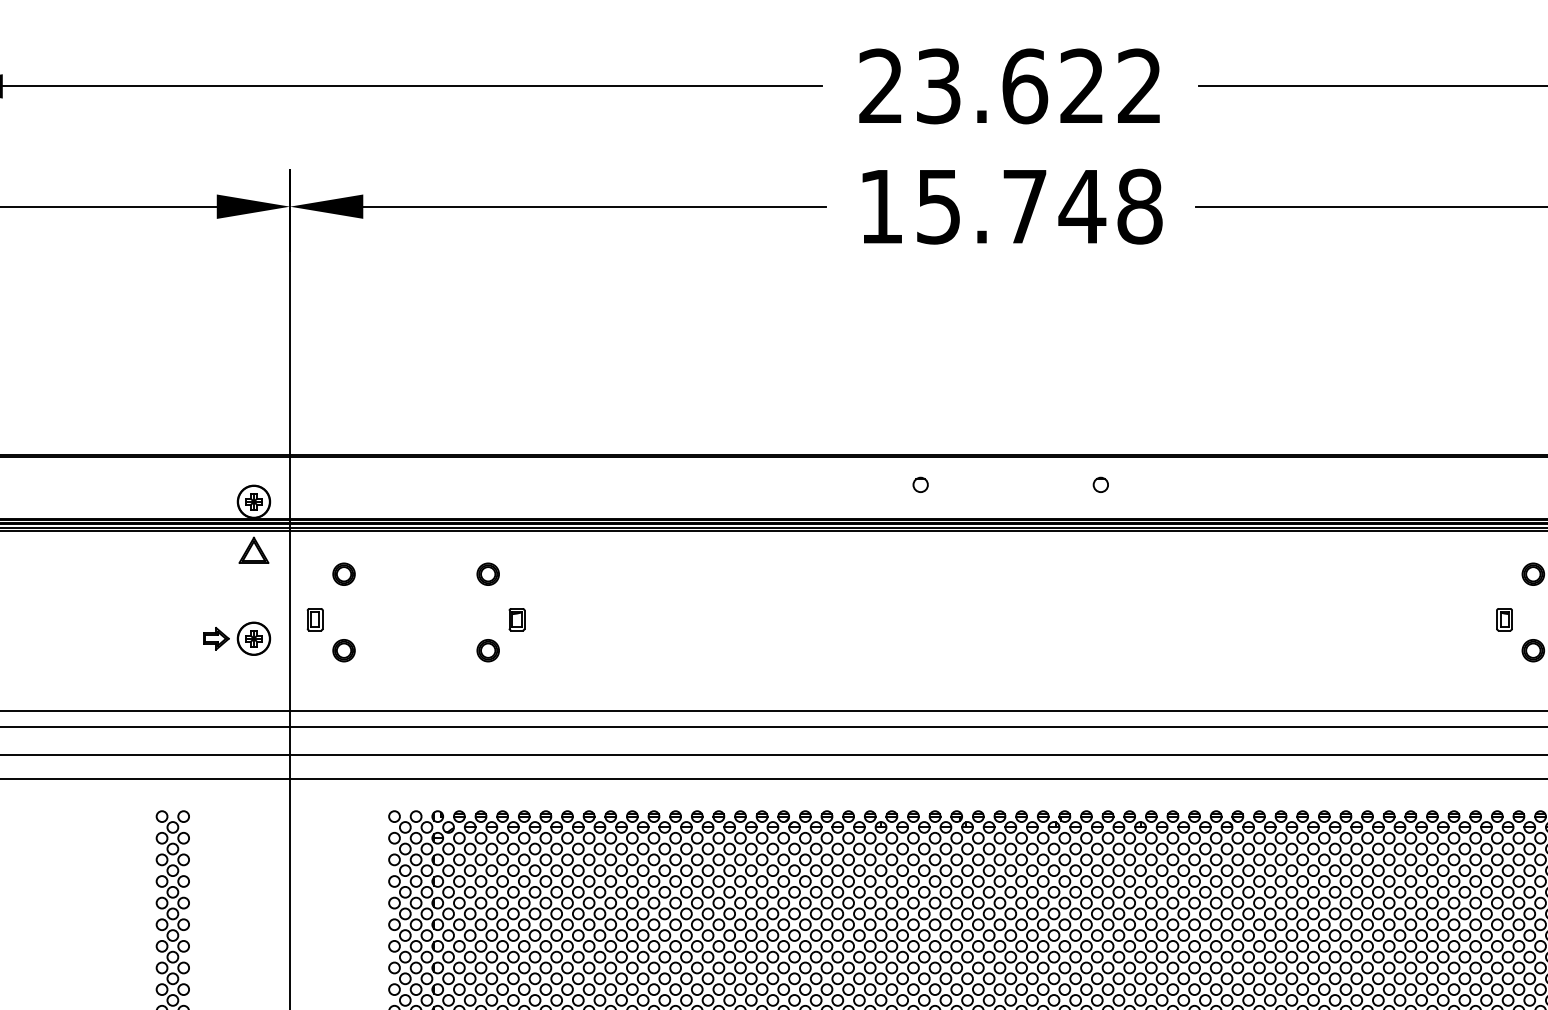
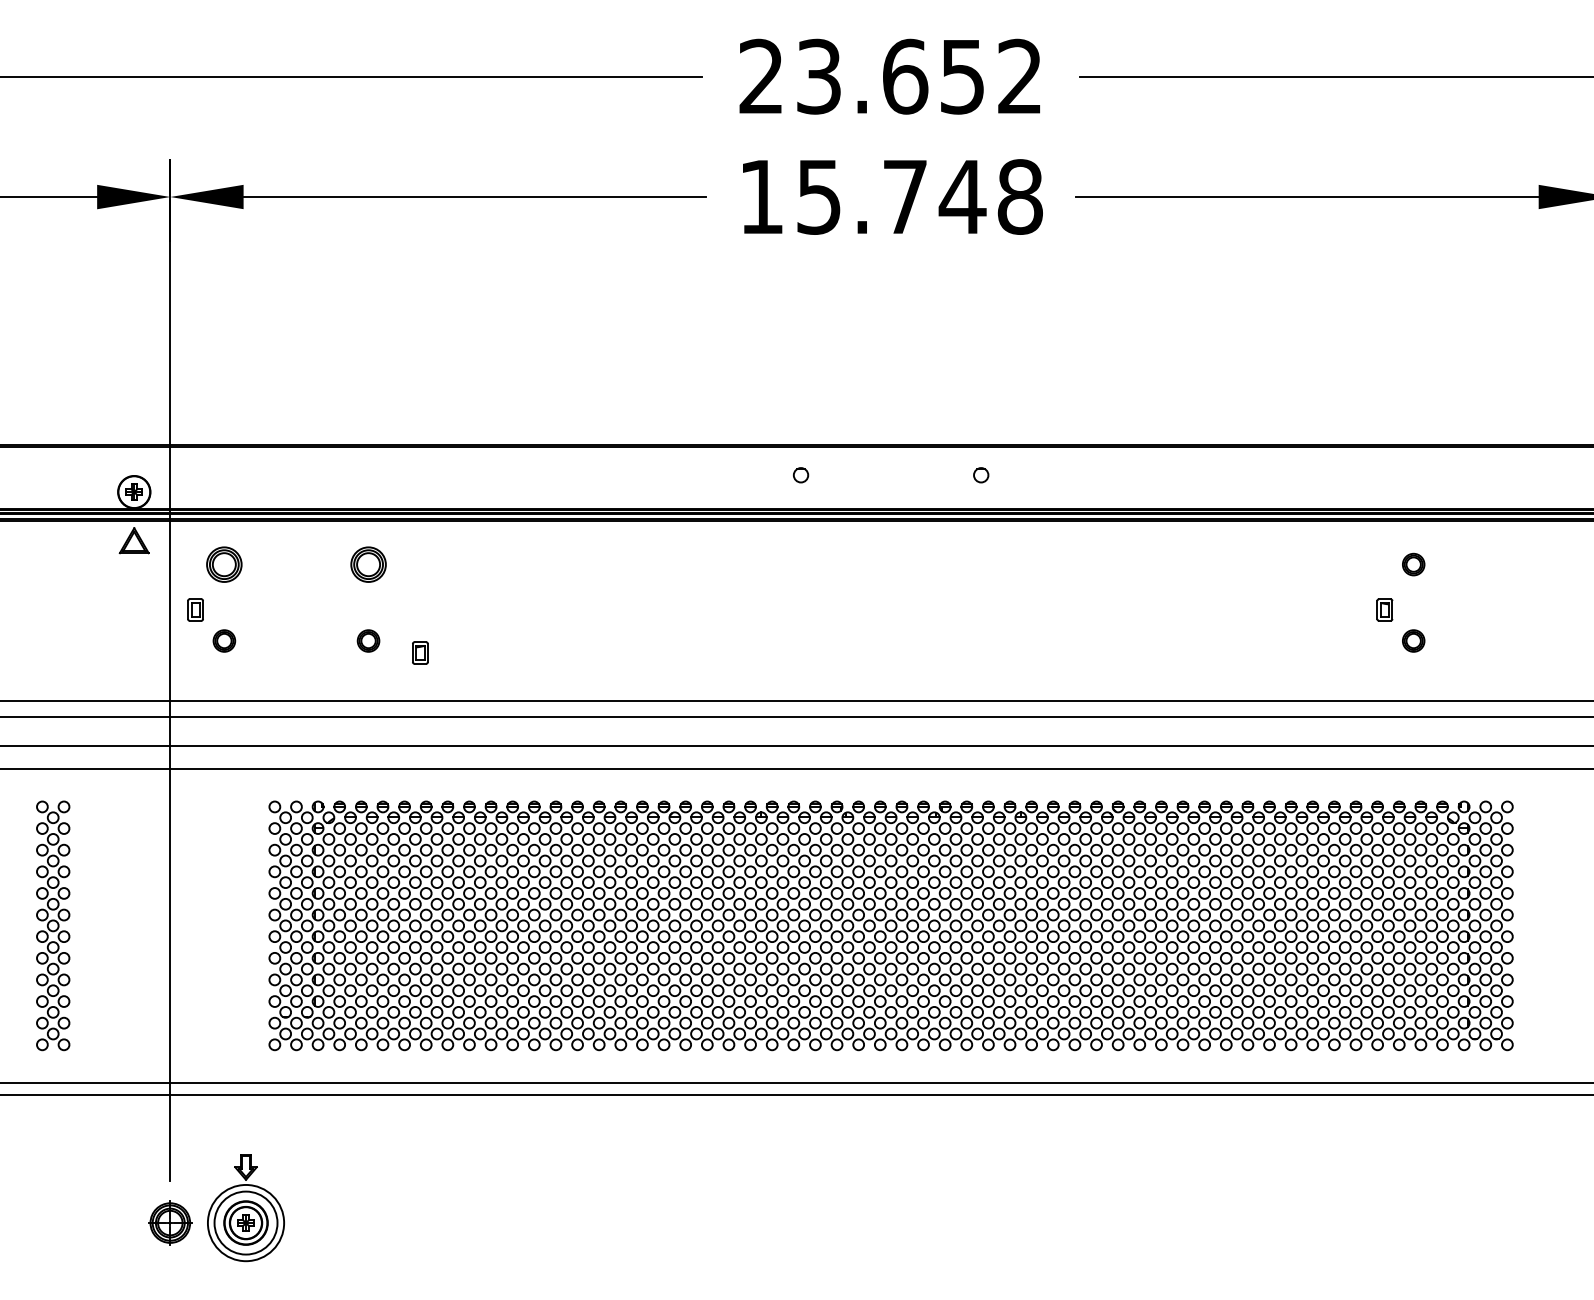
text: (1081, 86) -> (961, 76), 23.622 -> 23.652
part: (344, 574) -> (224, 564), size x1.6
part: (488, 574) -> (368, 564), size x1.6
part: (517, 619) -> (420, 652), moved
part: (237, 639) -> (117, 629), removed

